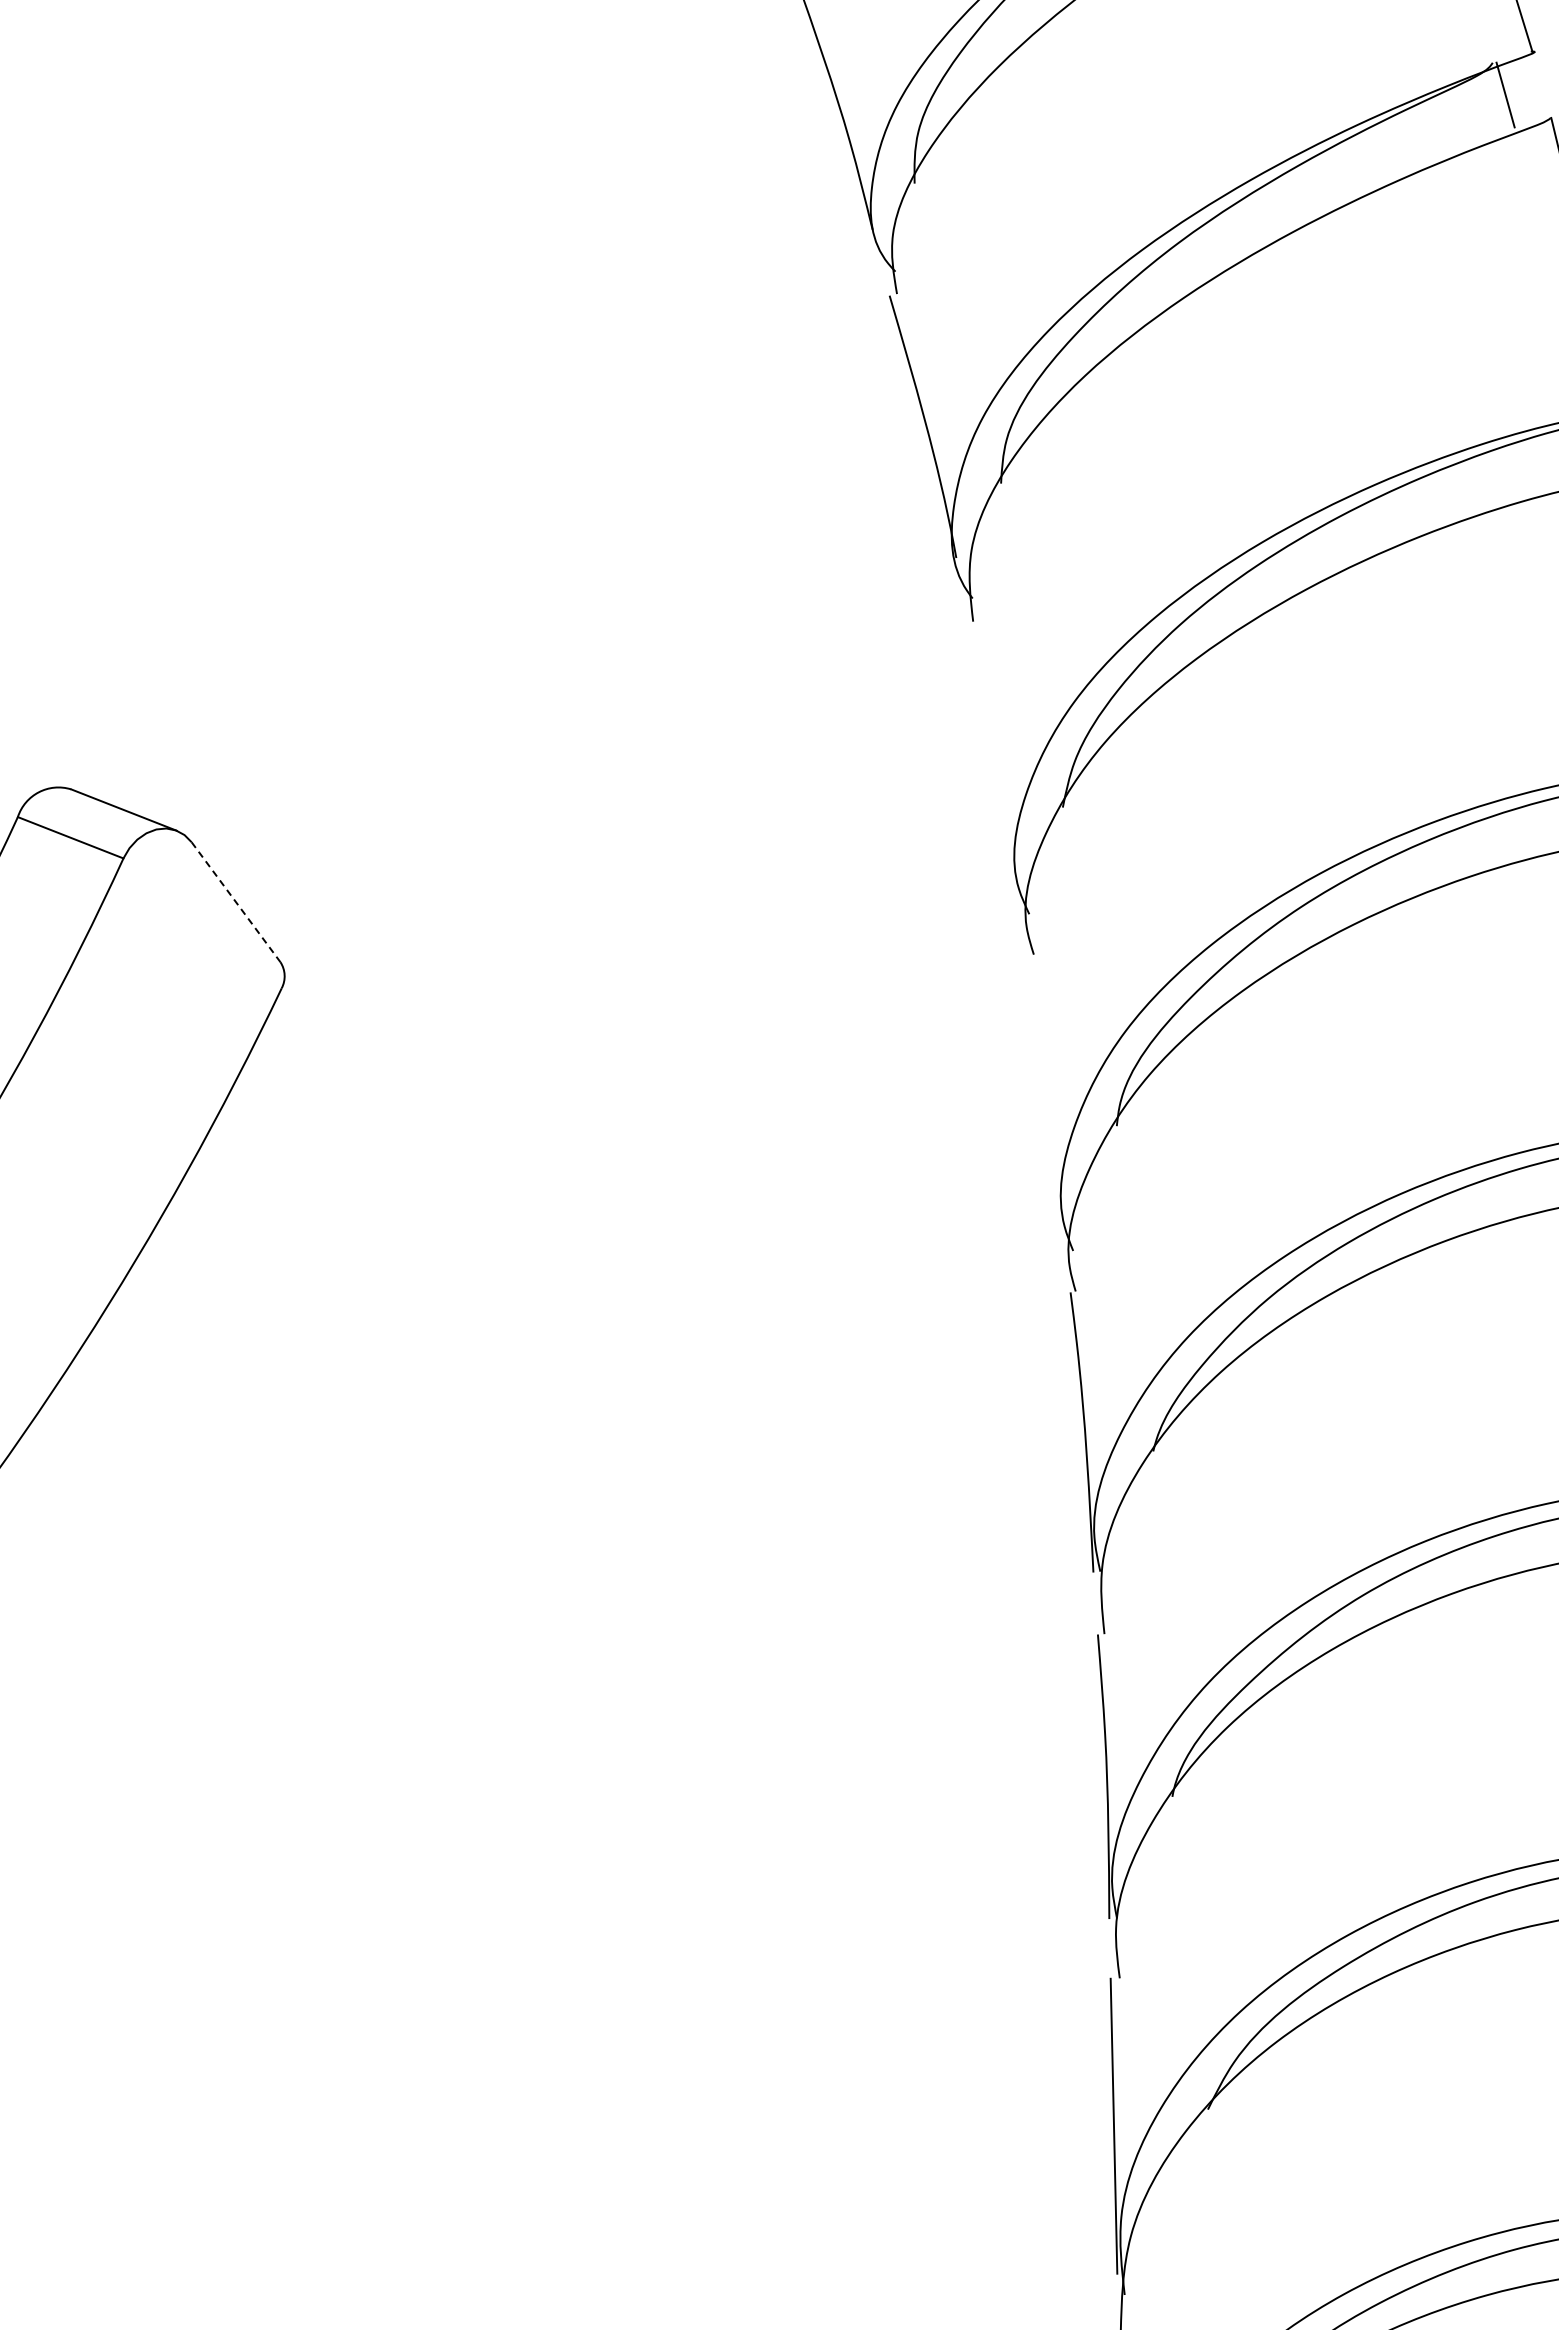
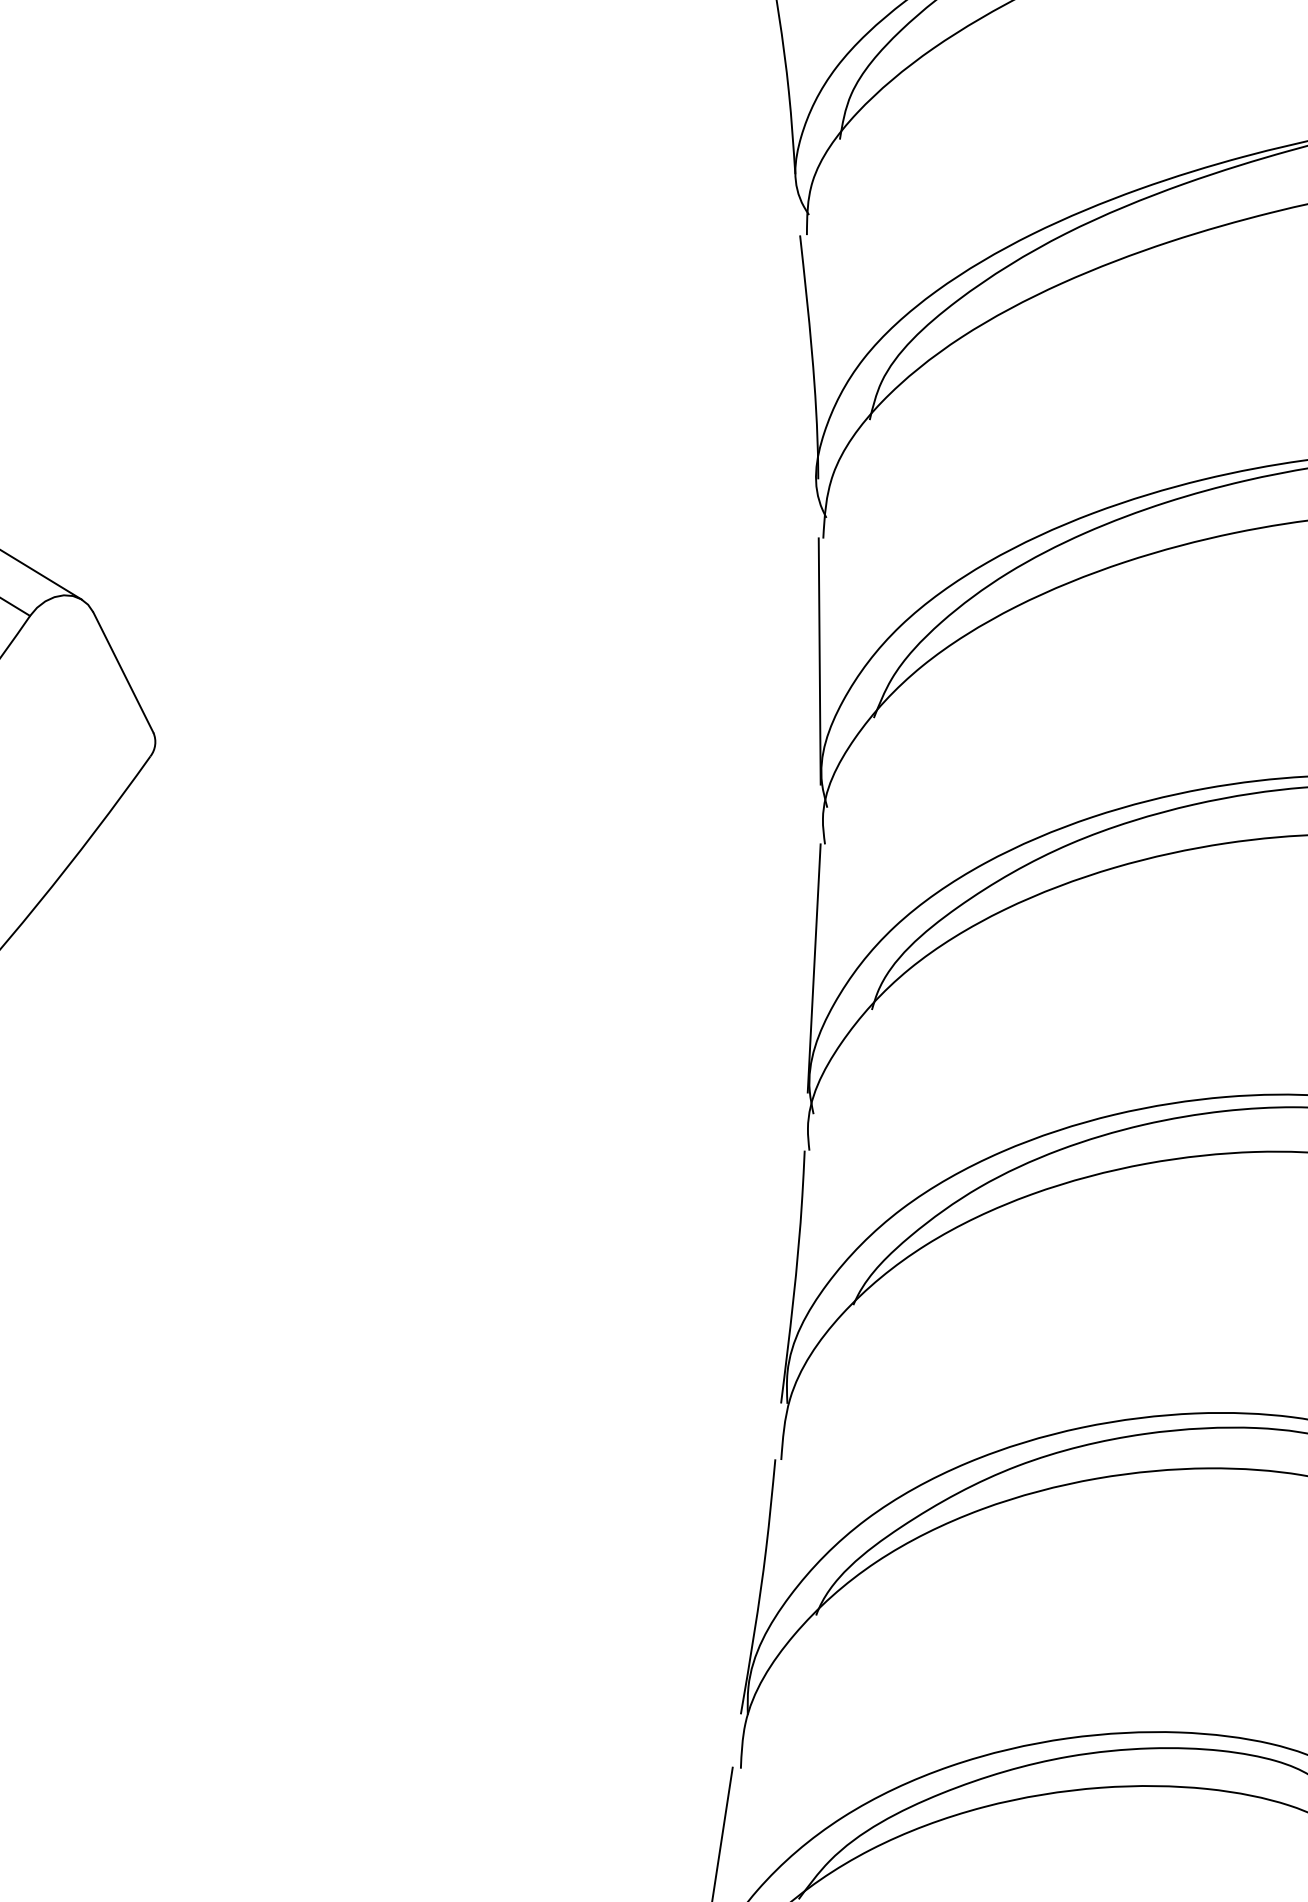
line: (992, 756) -> (819, 661), added
line: (236, 902) -> (123, 672), dashed -> solid
line: (1045, 1091) -> (813, 967), added

